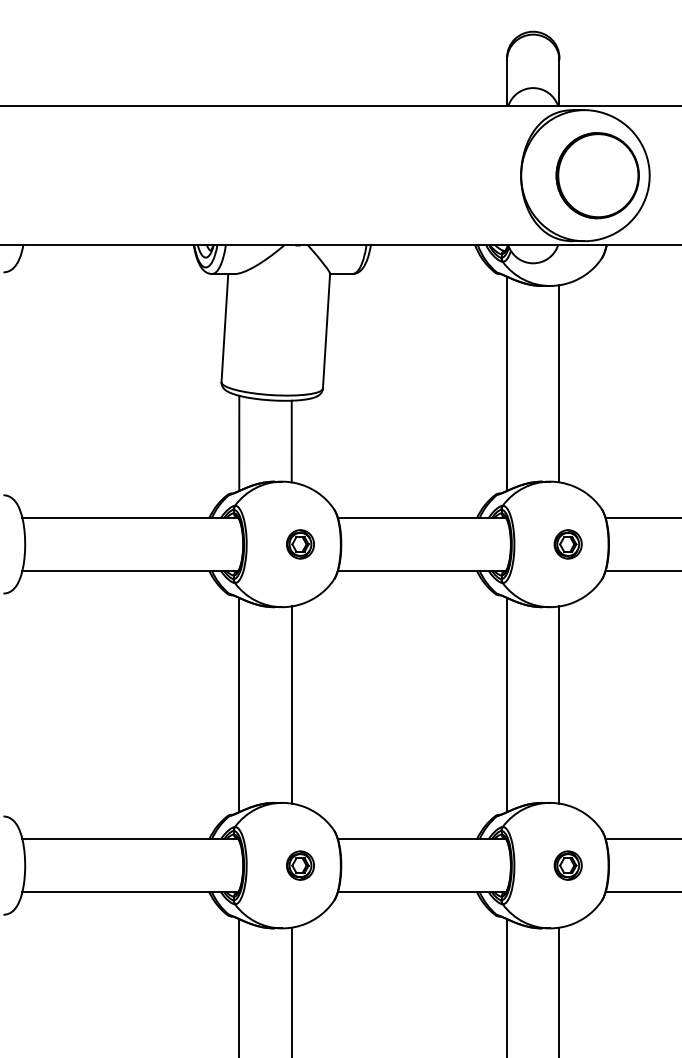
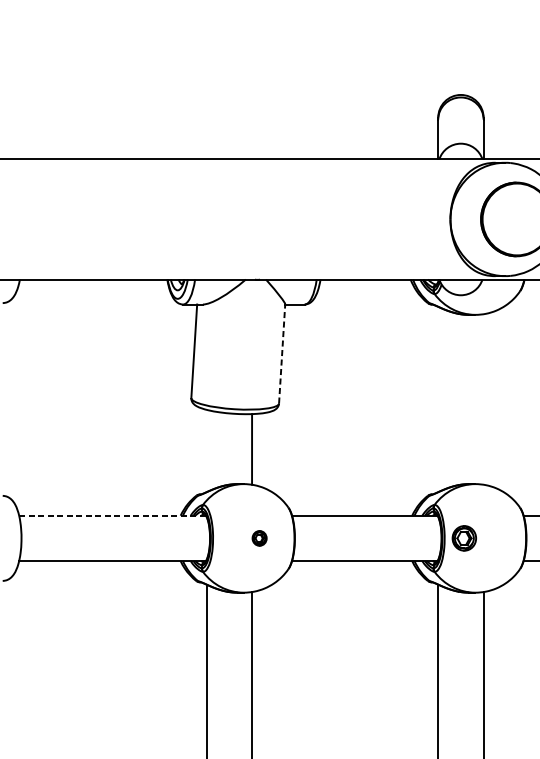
line: (326, 331) -> (282, 354), solid -> dashed
line: (506, 383) -> (437, 399), removed
line: (559, 383) -> (483, 399), removed
line: (239, 442) -> (206, 450), removed
line: (130, 518) -> (112, 515), solid -> dashed
part: (300, 544) -> (259, 538), size x0.6
part: (567, 544) -> (463, 538), moved

